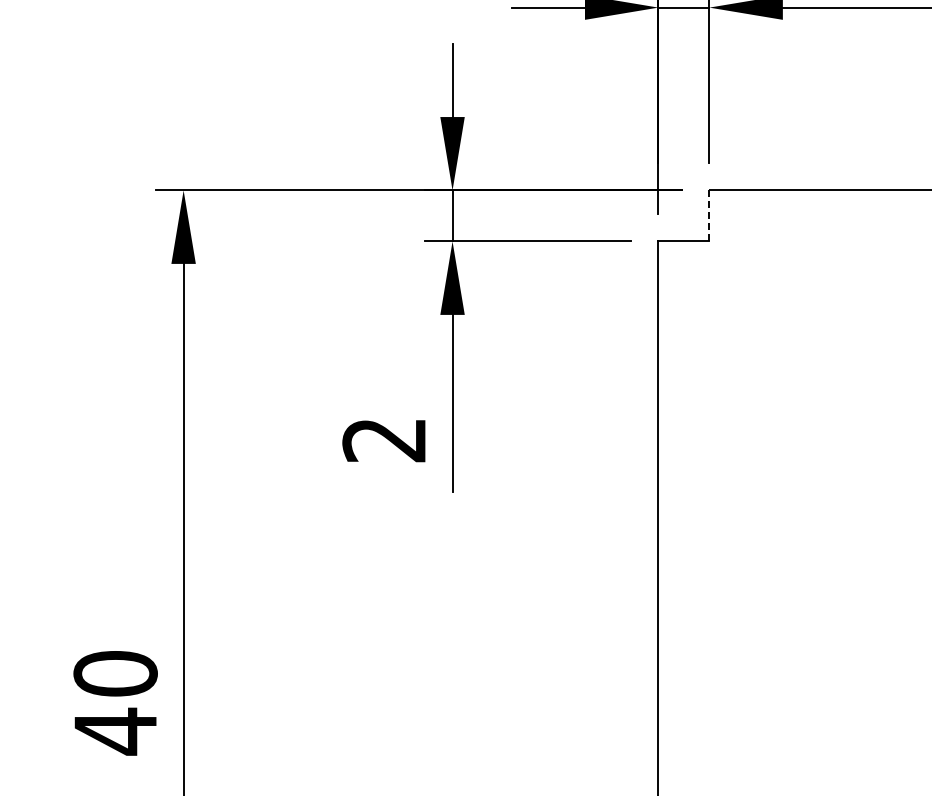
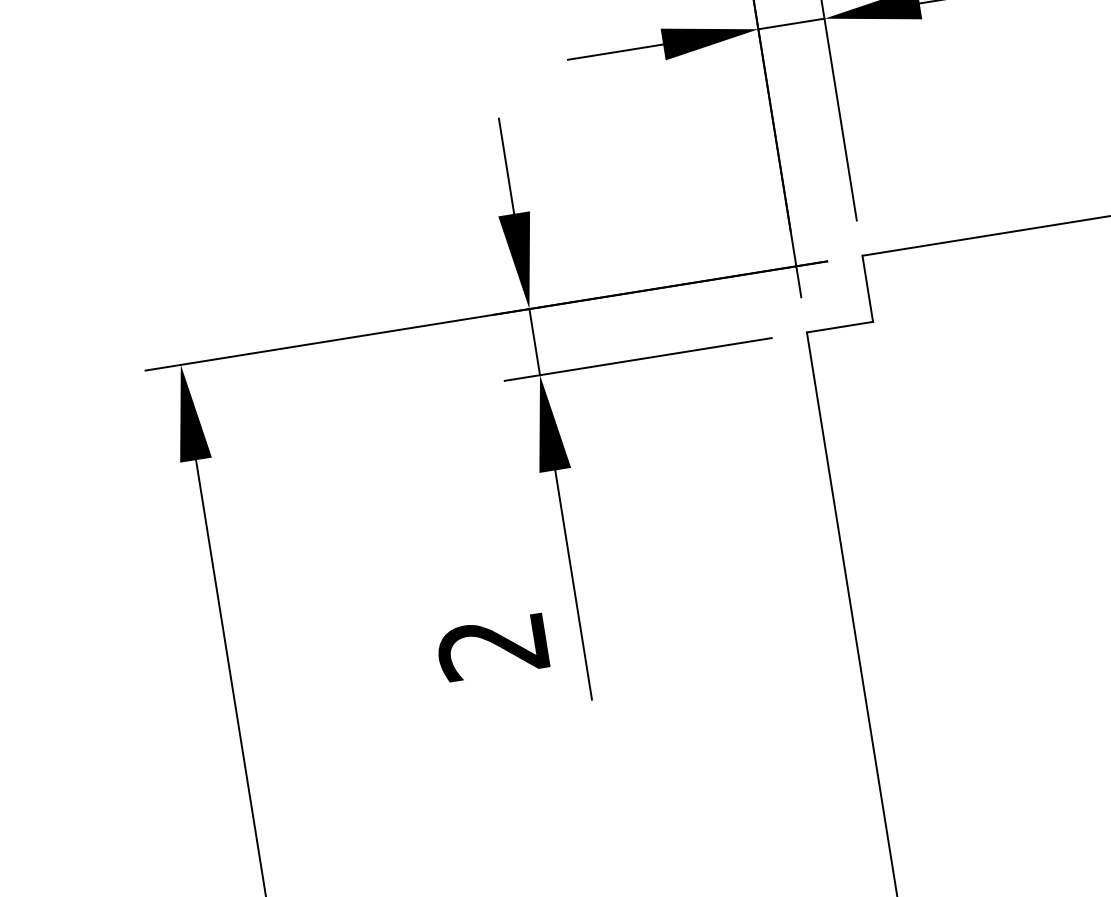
line: (709, 216) -> (867, 289), dashed -> solid

